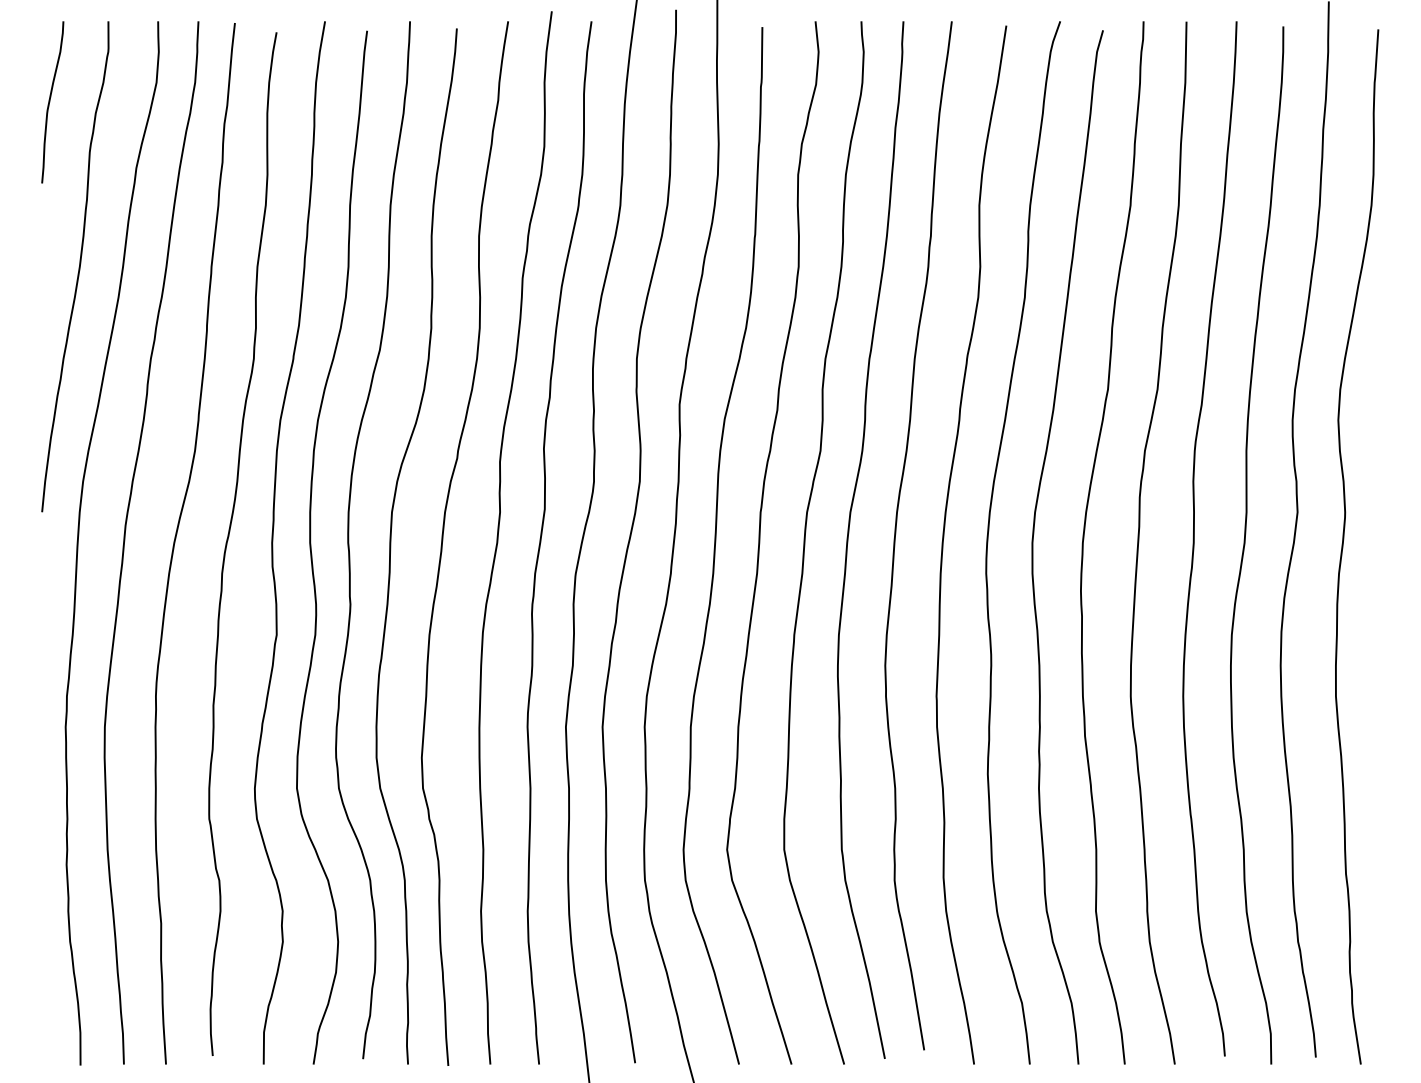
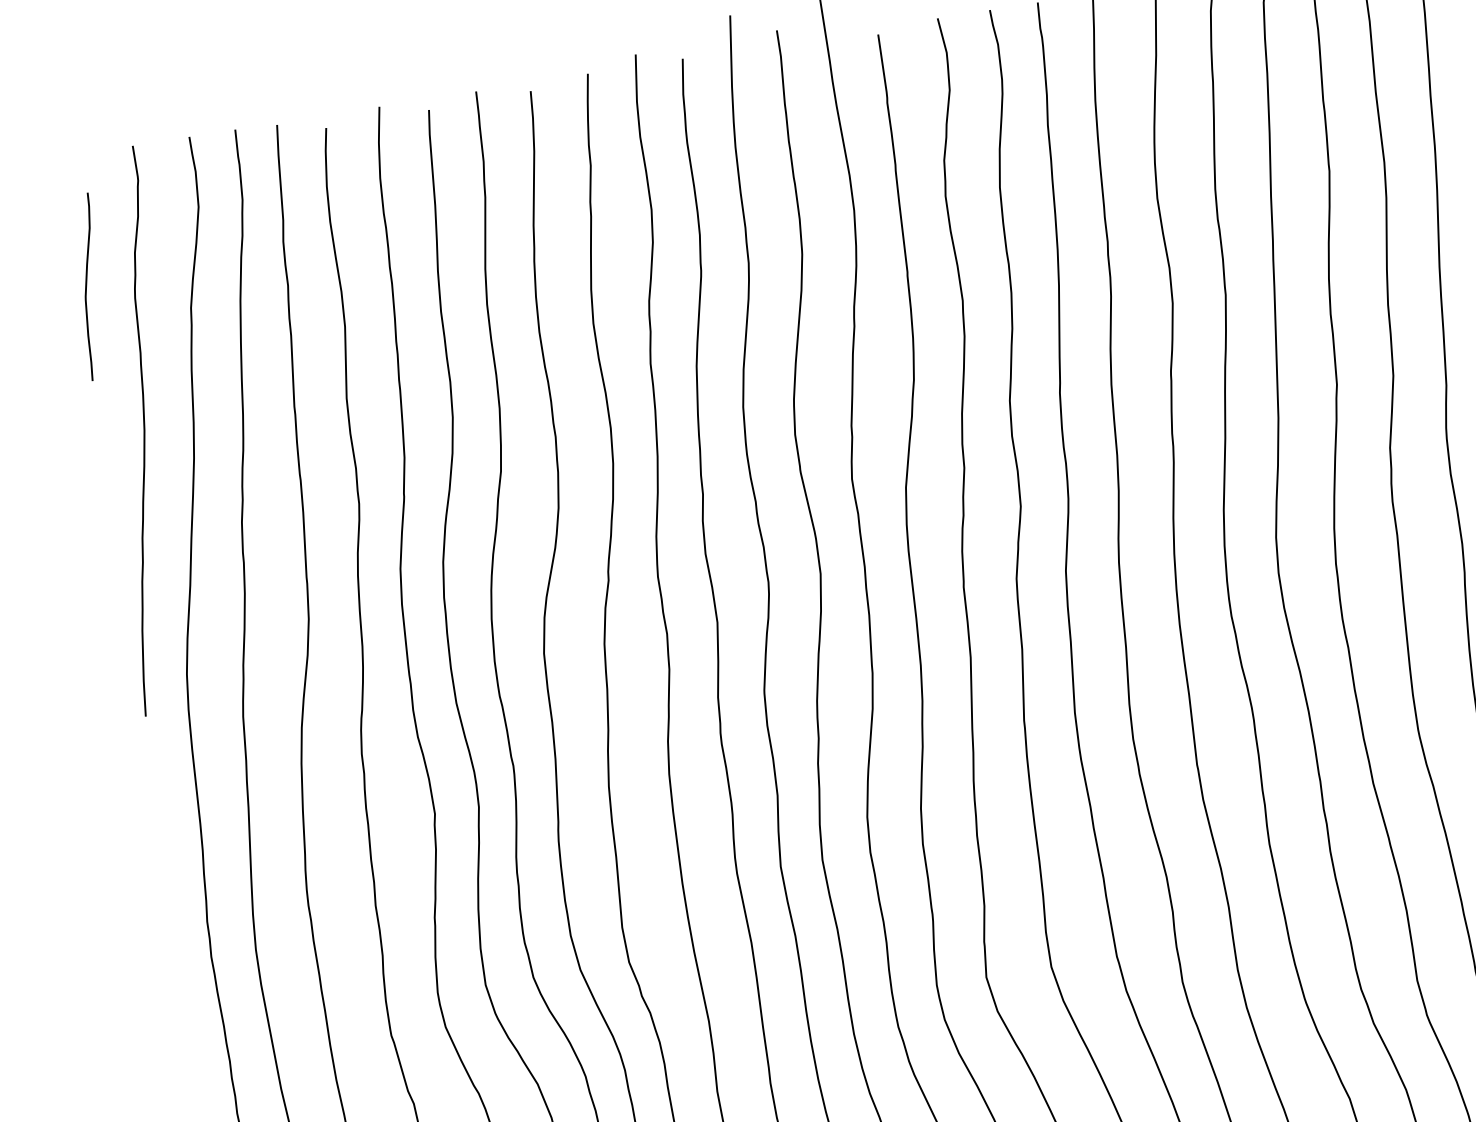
curve: (50, 102) -> (87, 287), moved

